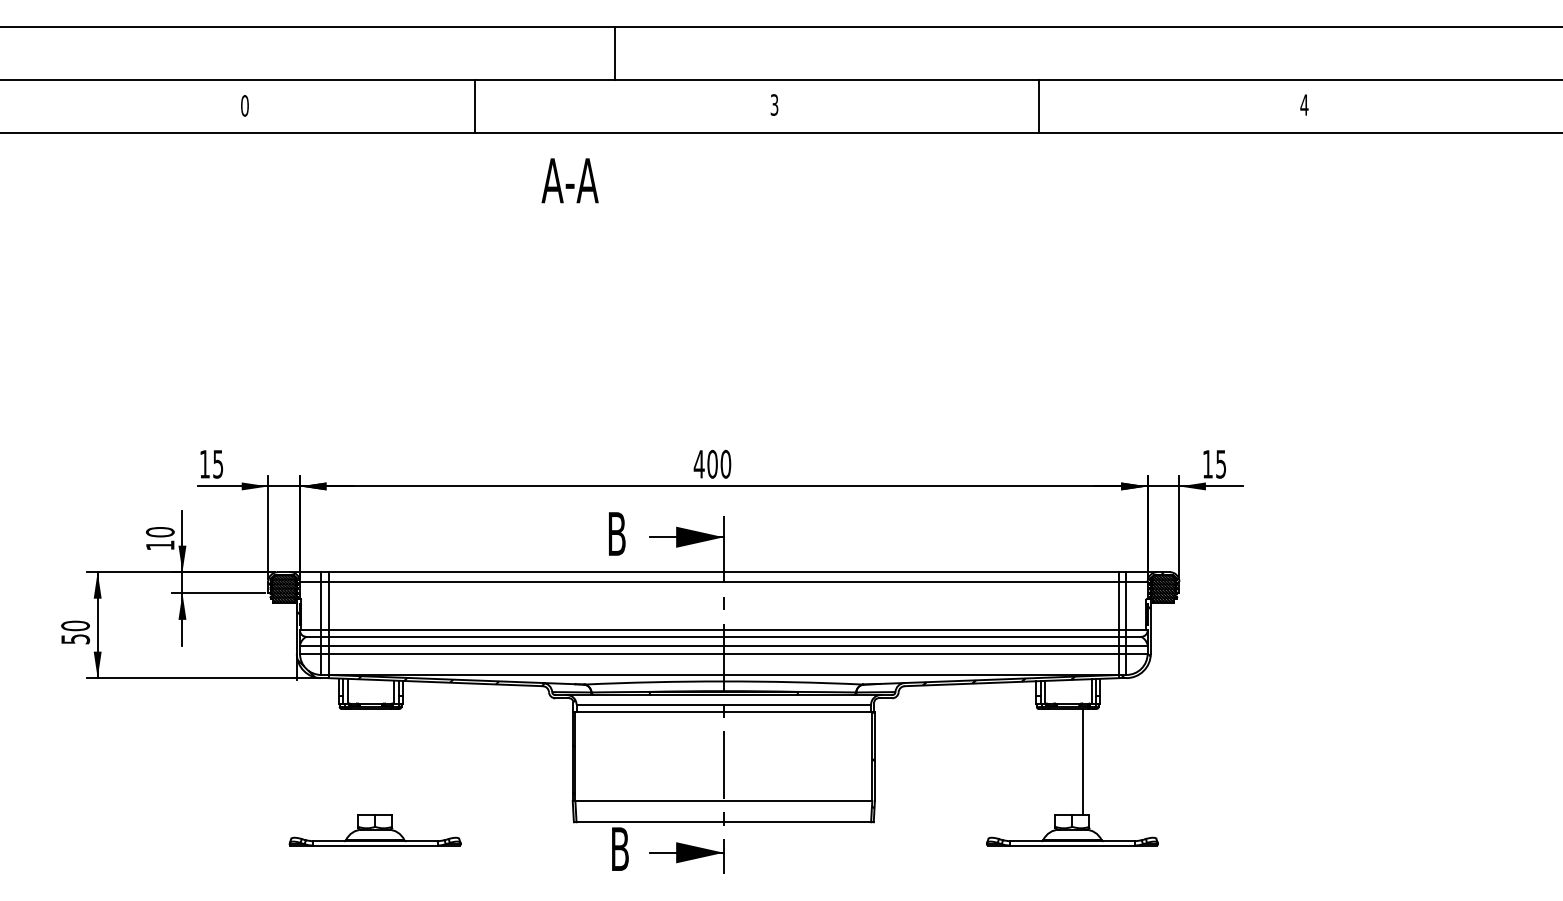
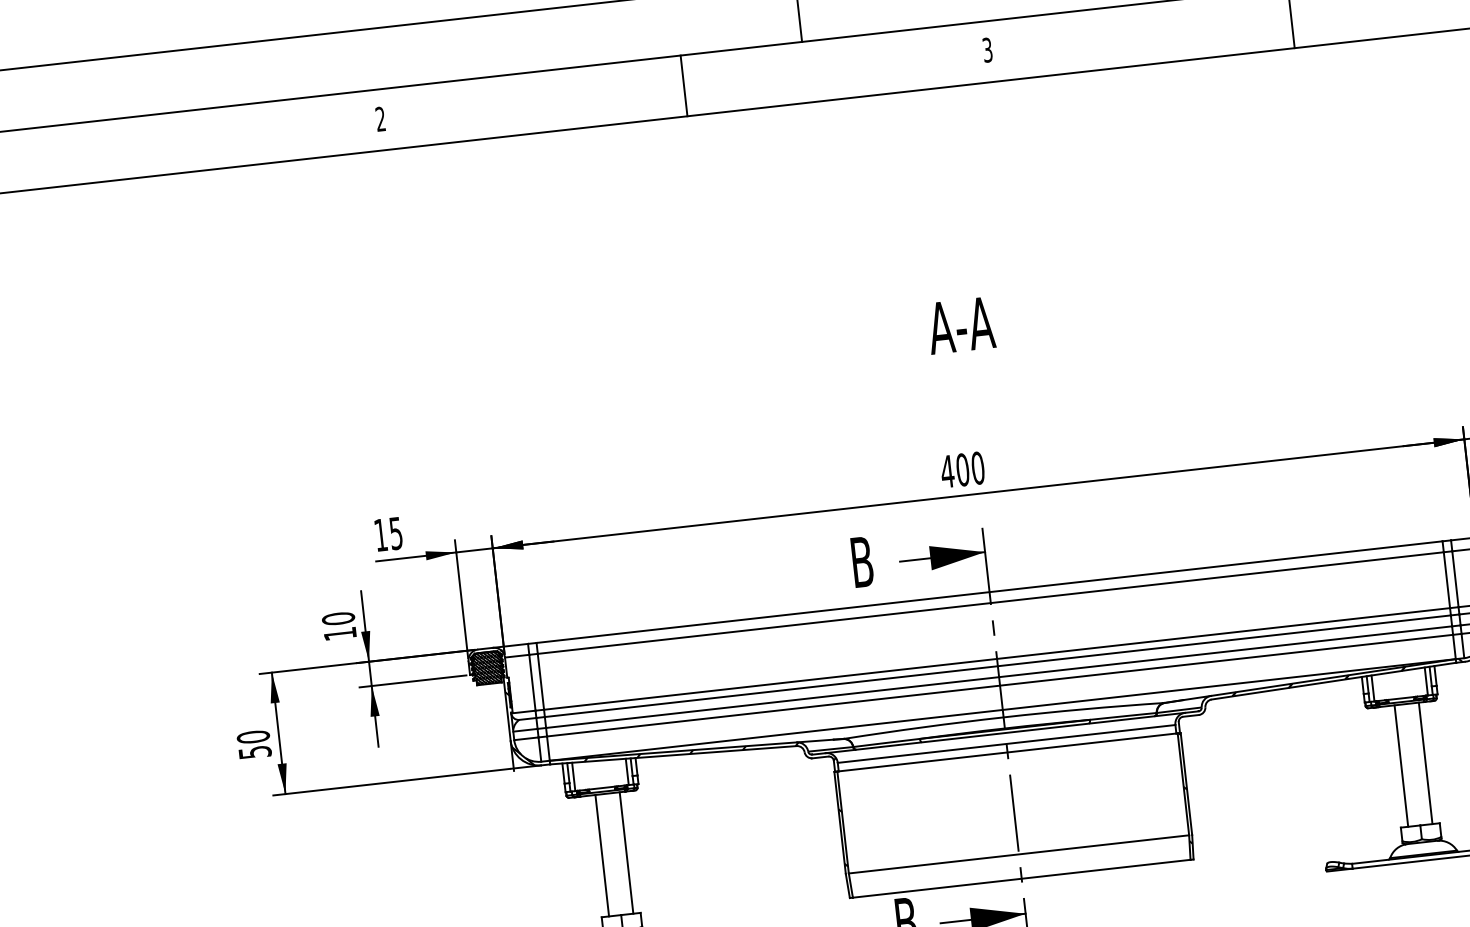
text: (244, 105) -> (380, 118), 0 -> 2
line: (474, 106) -> (684, 85), moved
text: (569, 180) -> (960, 325), moved
line: (364, 761) -> (602, 855), added
line: (385, 761) -> (626, 852), added
line: (1061, 761) -> (1400, 765), added

